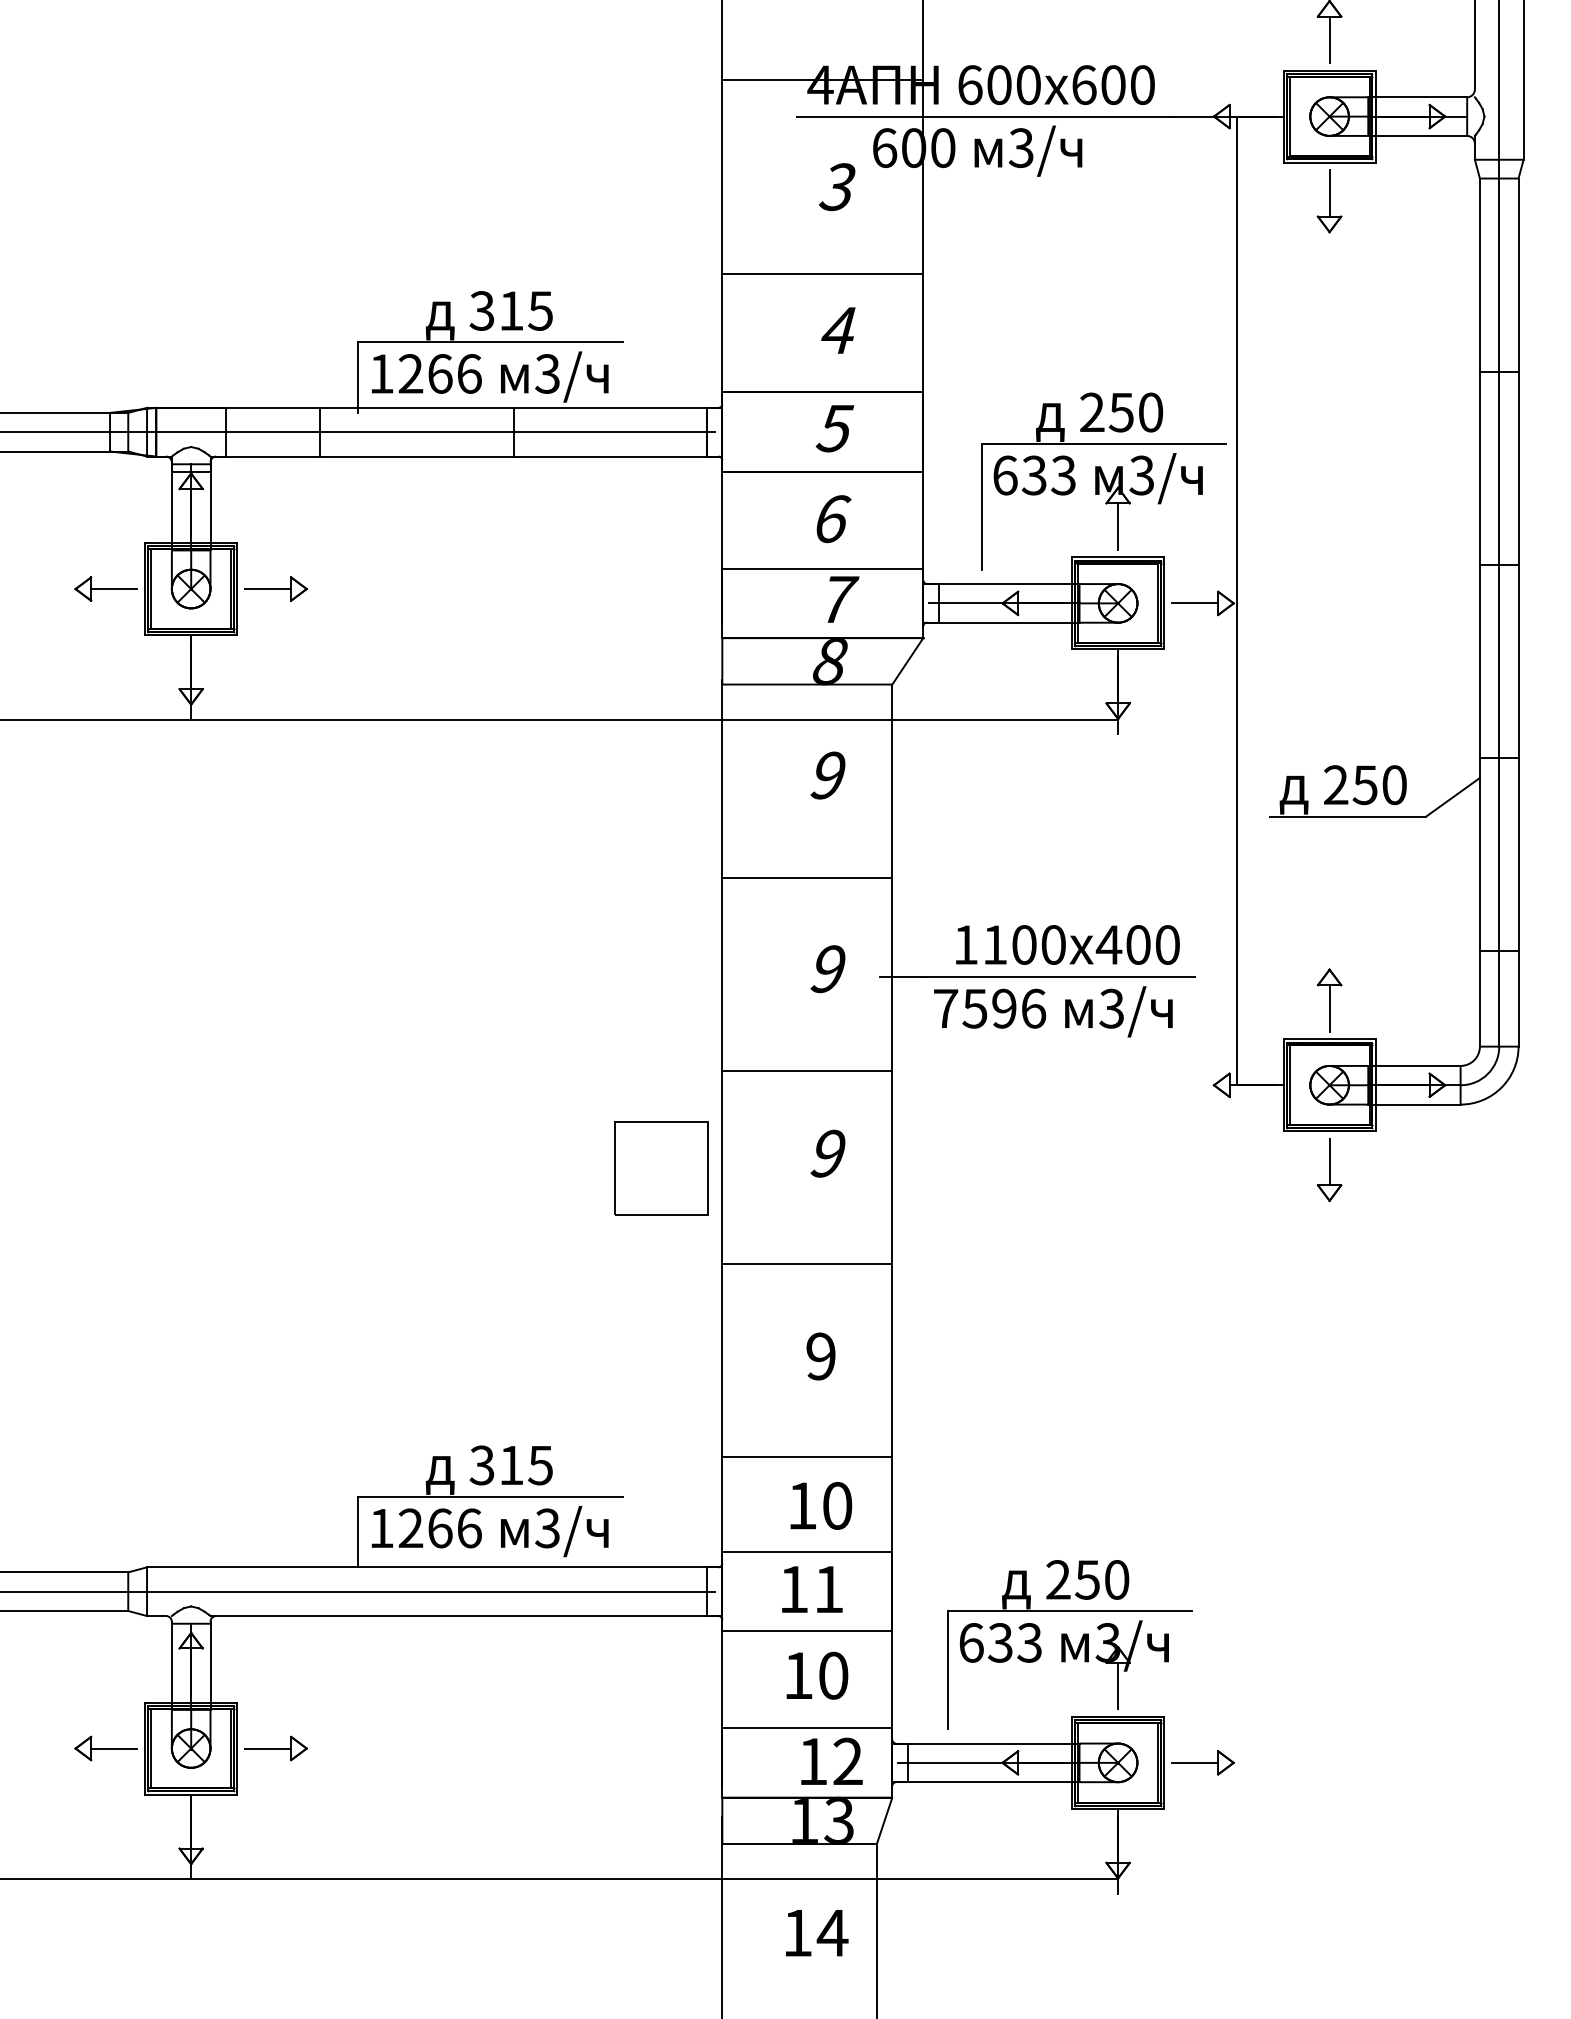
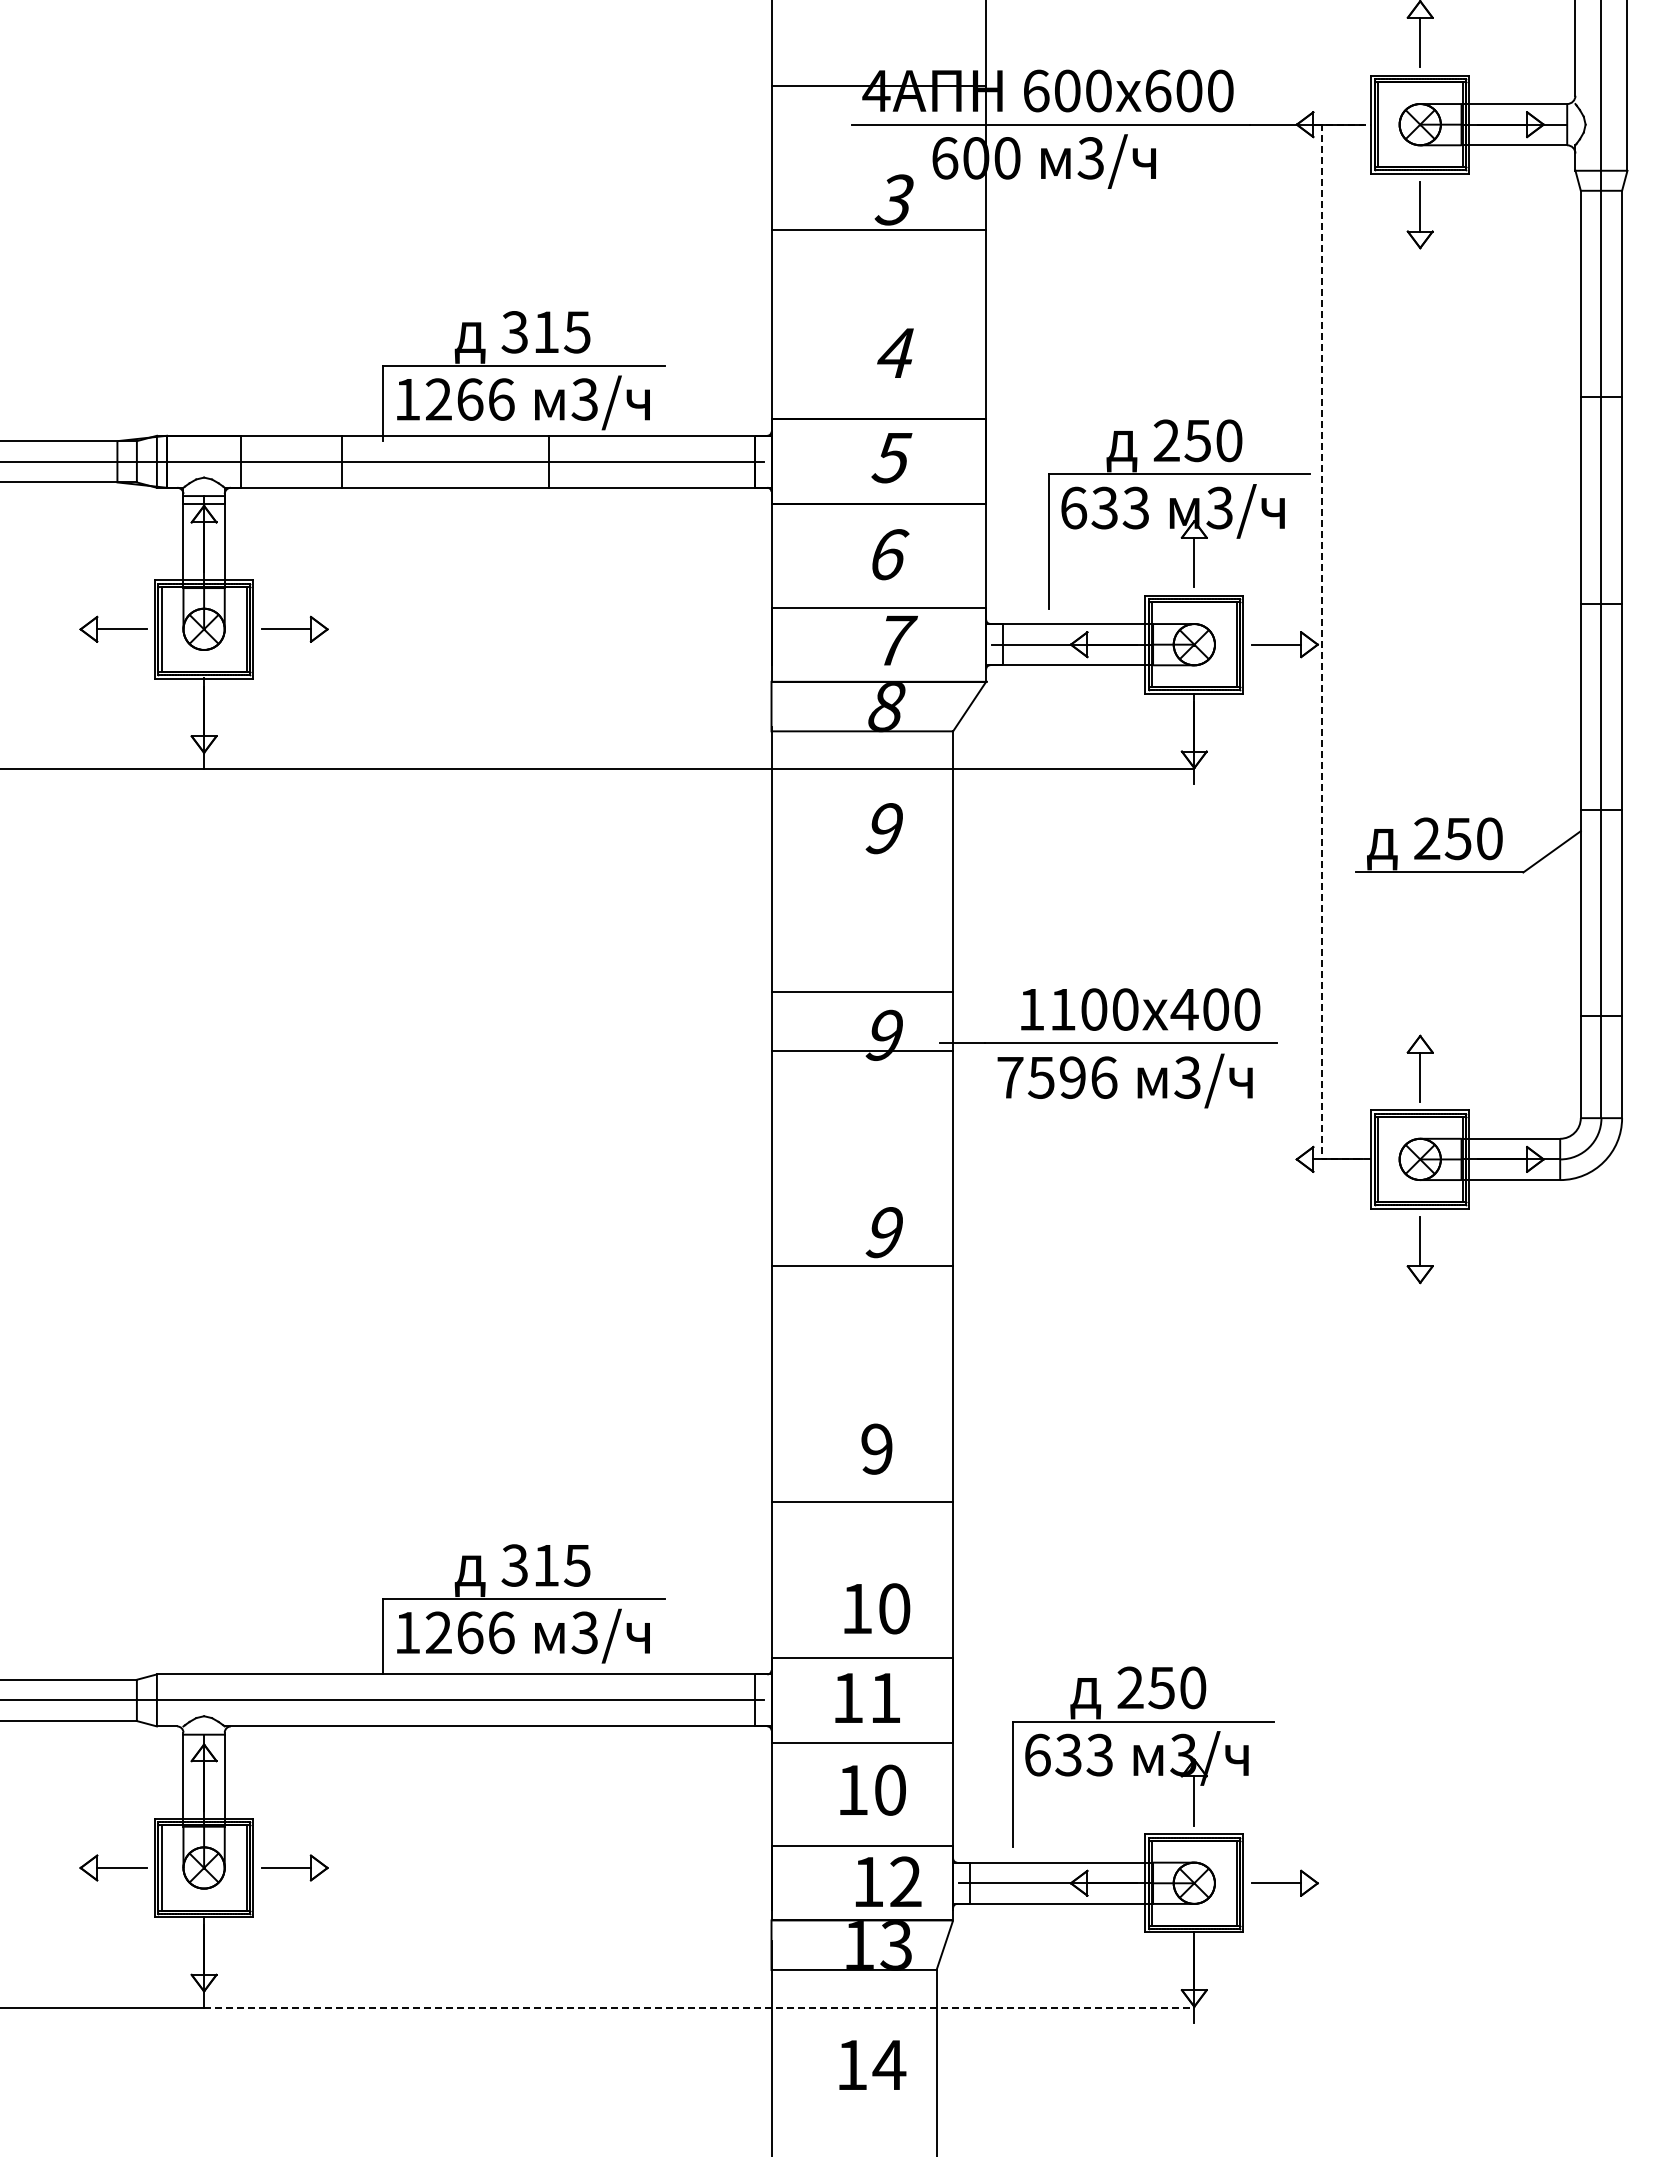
line: (822, 273) -> (878, 230), moved
line: (1237, 600) -> (1321, 641), solid -> dashed
line: (807, 877) -> (862, 991), moved
line: (807, 1071) -> (862, 1051), moved
part: (661, 1168) -> (706, 1248), removed
line: (807, 1264) -> (862, 1265), moved
line: (807, 1456) -> (862, 1501), moved
line: (654, 1879) -> (699, 2007), solid -> dashed

